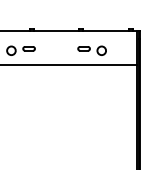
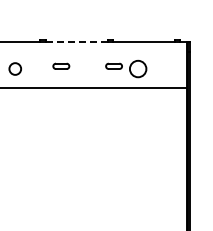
line: (56, 30) -> (76, 41), solid -> dashed
part: (29, 48) -> (61, 65), moved
circle: (101, 50) -> (137, 68), size x1.4

